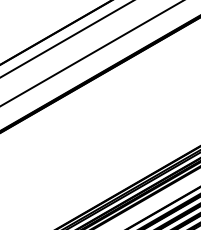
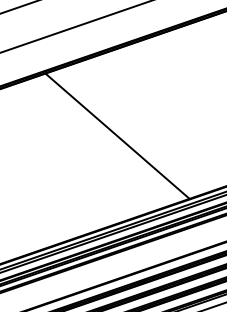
line: (137, 117) -> (116, 135), added

